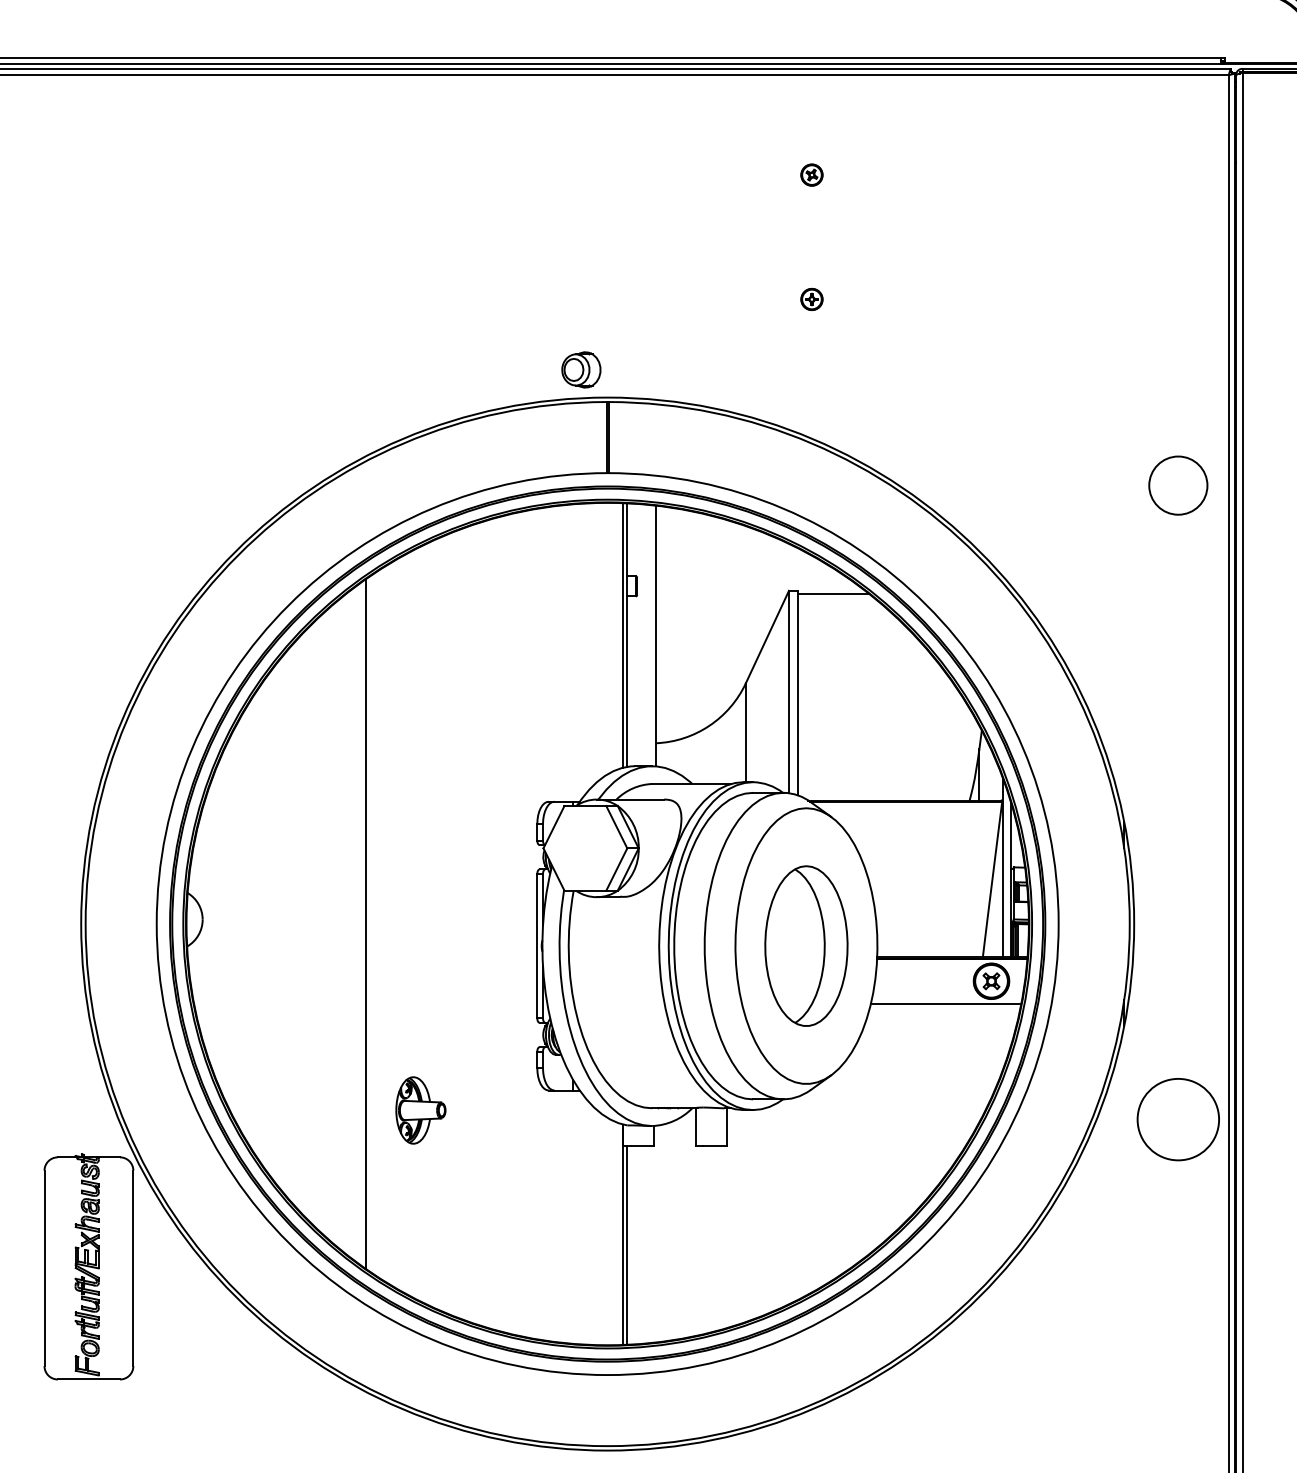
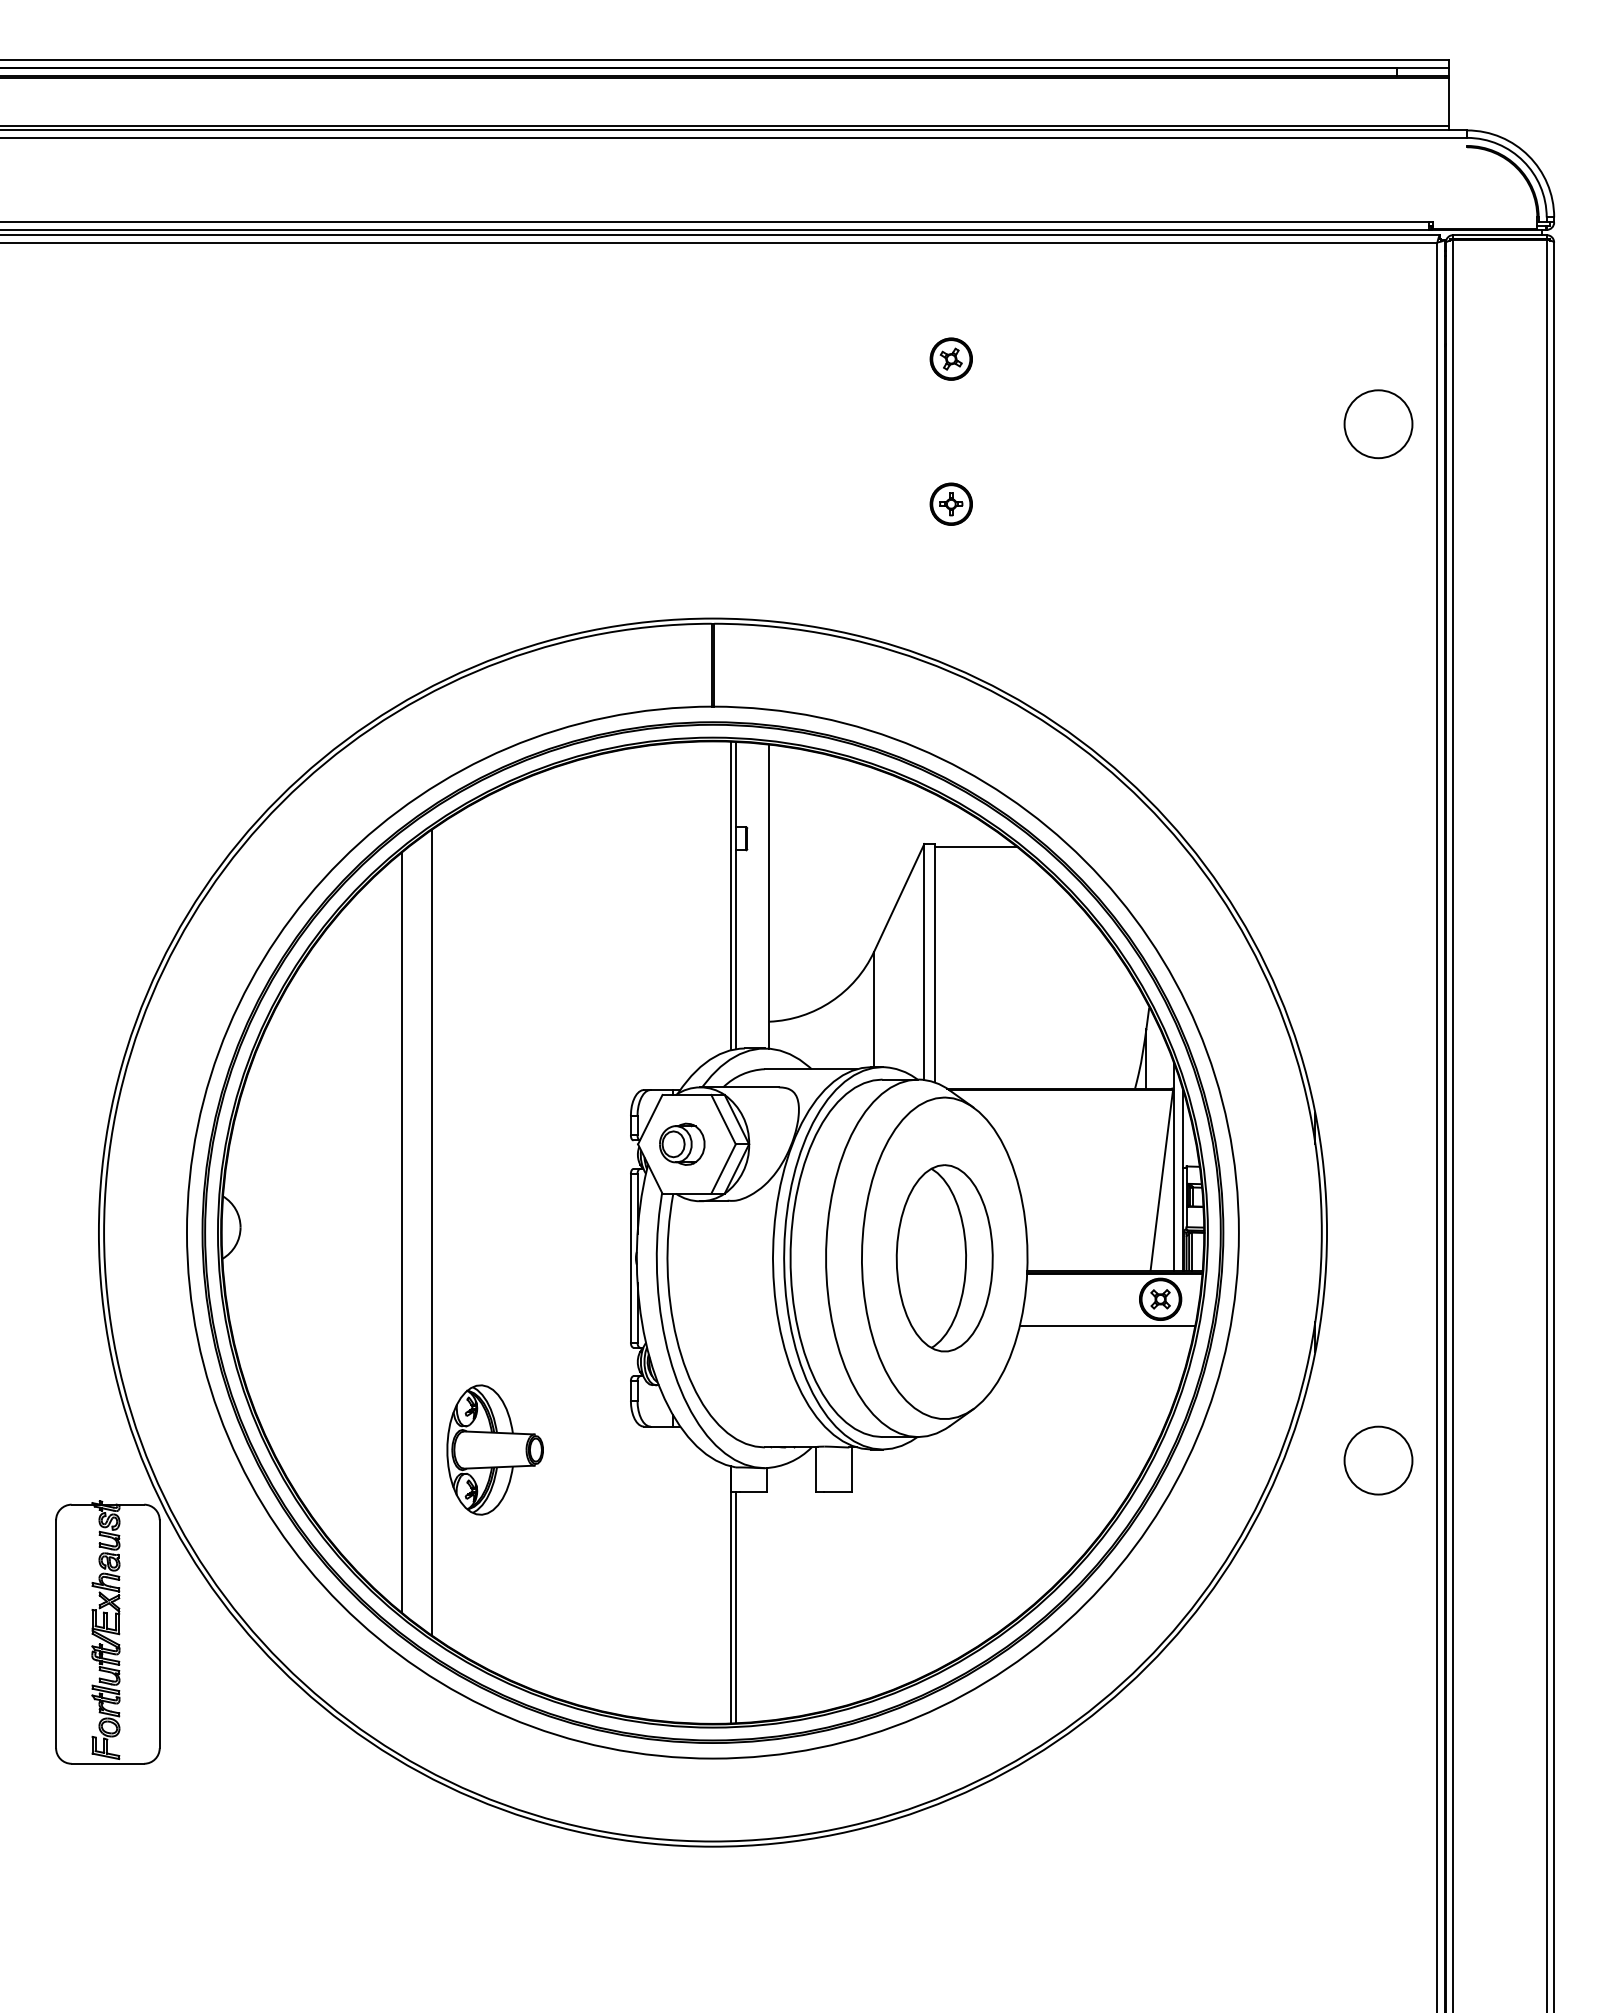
part: (811, 174) -> (950, 358), size x1.67
part: (811, 298) -> (950, 503), size x1.67
part: (581, 369) -> (682, 1143), moved
circle: (1178, 485) -> (1378, 424), moved
line: (341, 923) -> (402, 1232), added
part: (420, 1110) -> (494, 1449), size x1.67
circle: (1178, 1119) -> (1378, 1460), size x0.71

